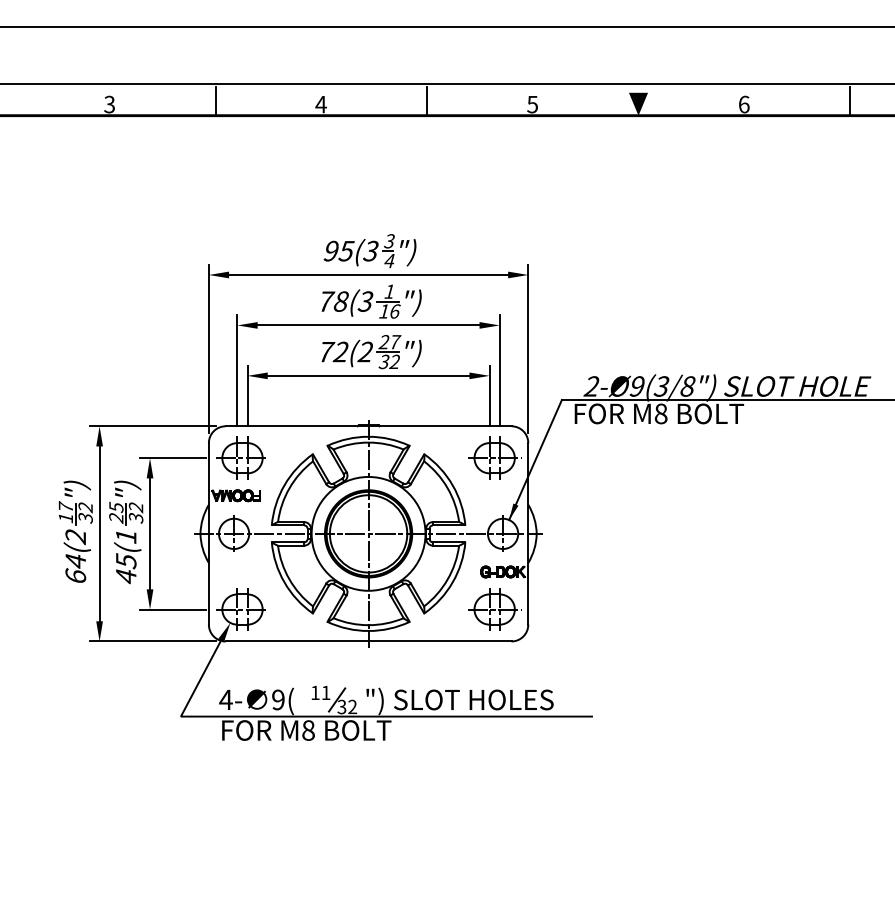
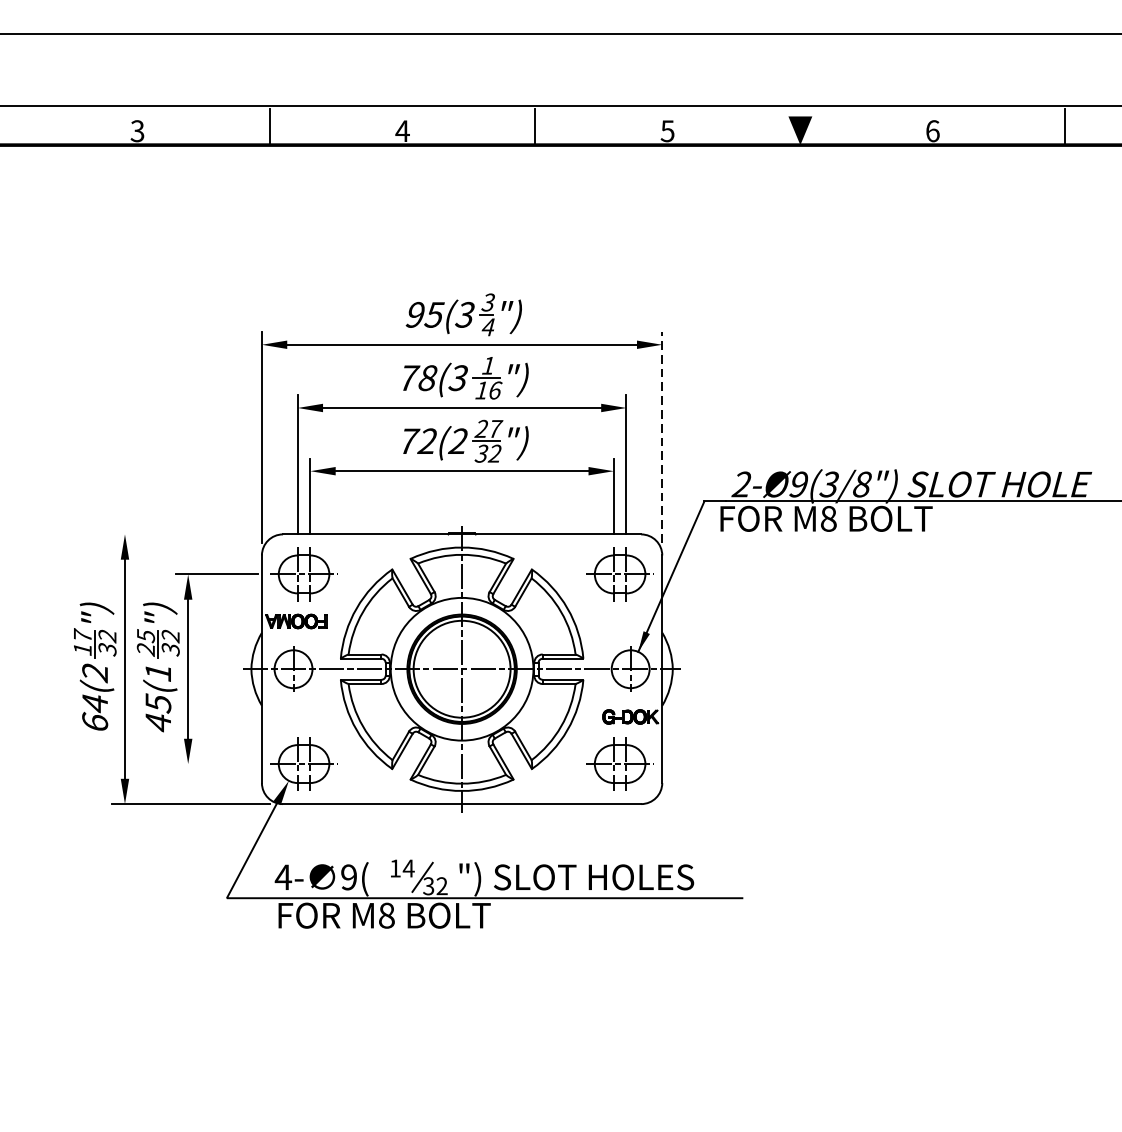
line: (528, 348) -> (662, 436), solid -> dashed
line: (152, 426) -> (191, 534), removed
line: (172, 609) -> (216, 764), removed
text: (325, 692) -> (408, 868), 11 -> 14

